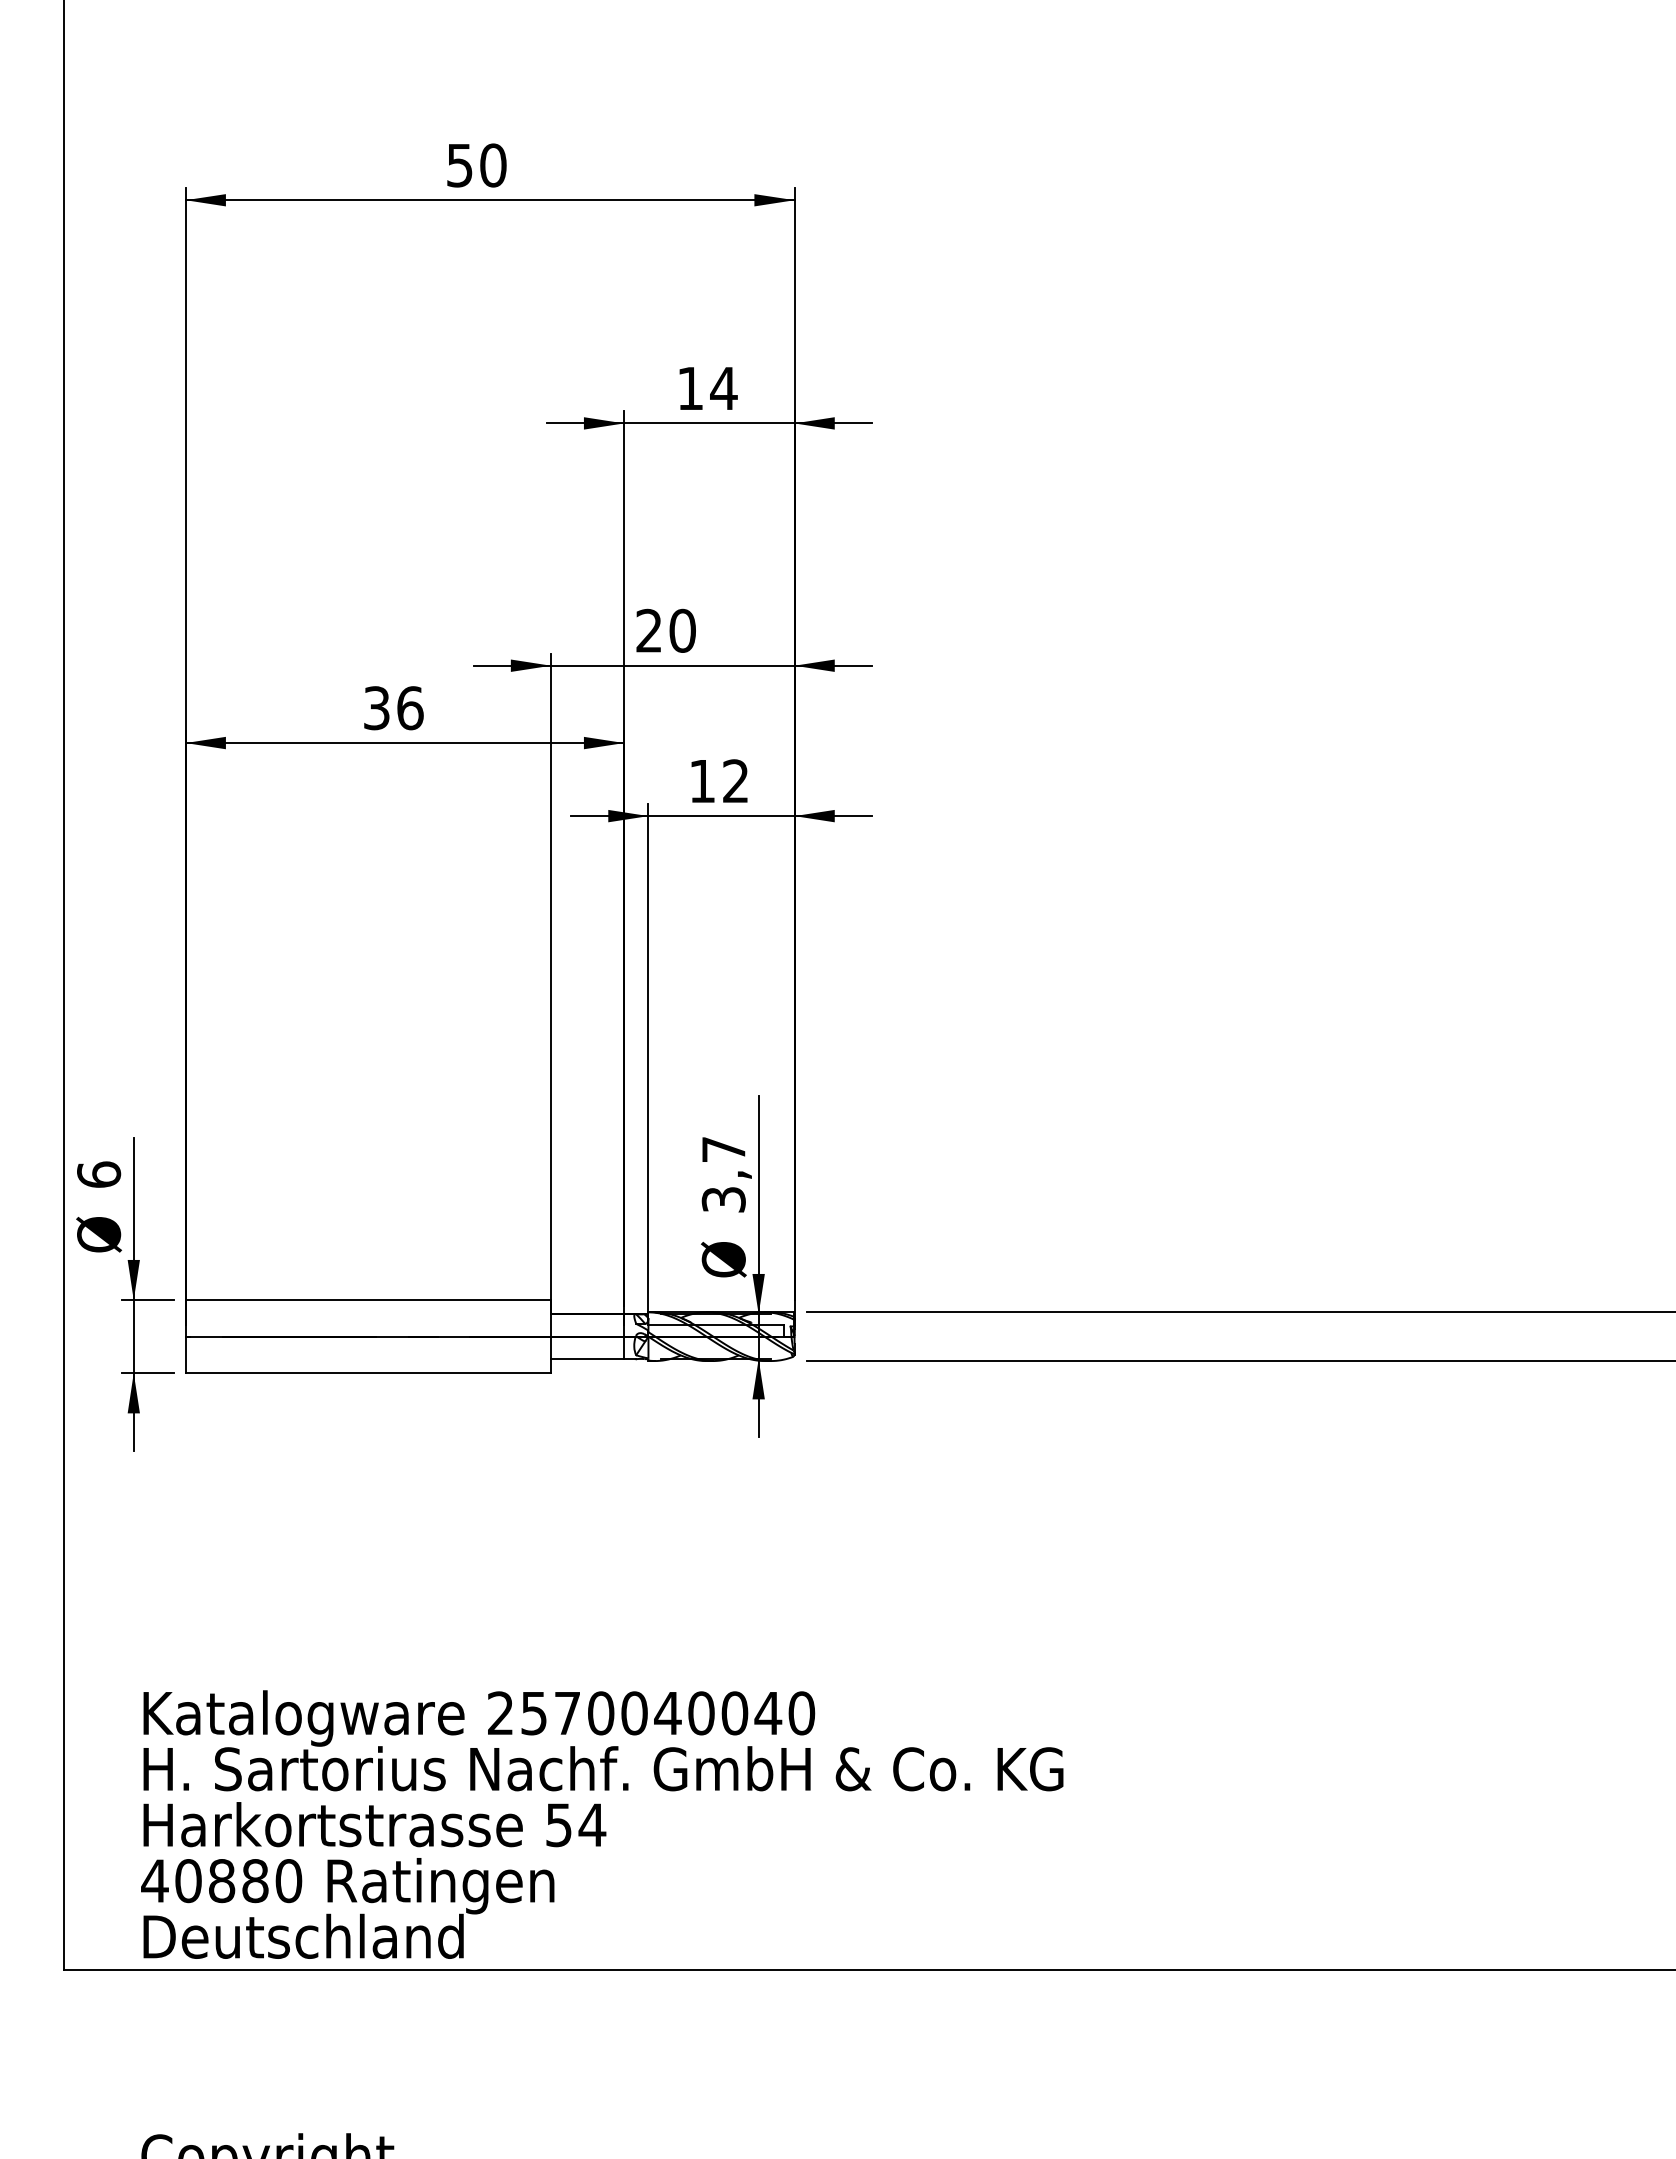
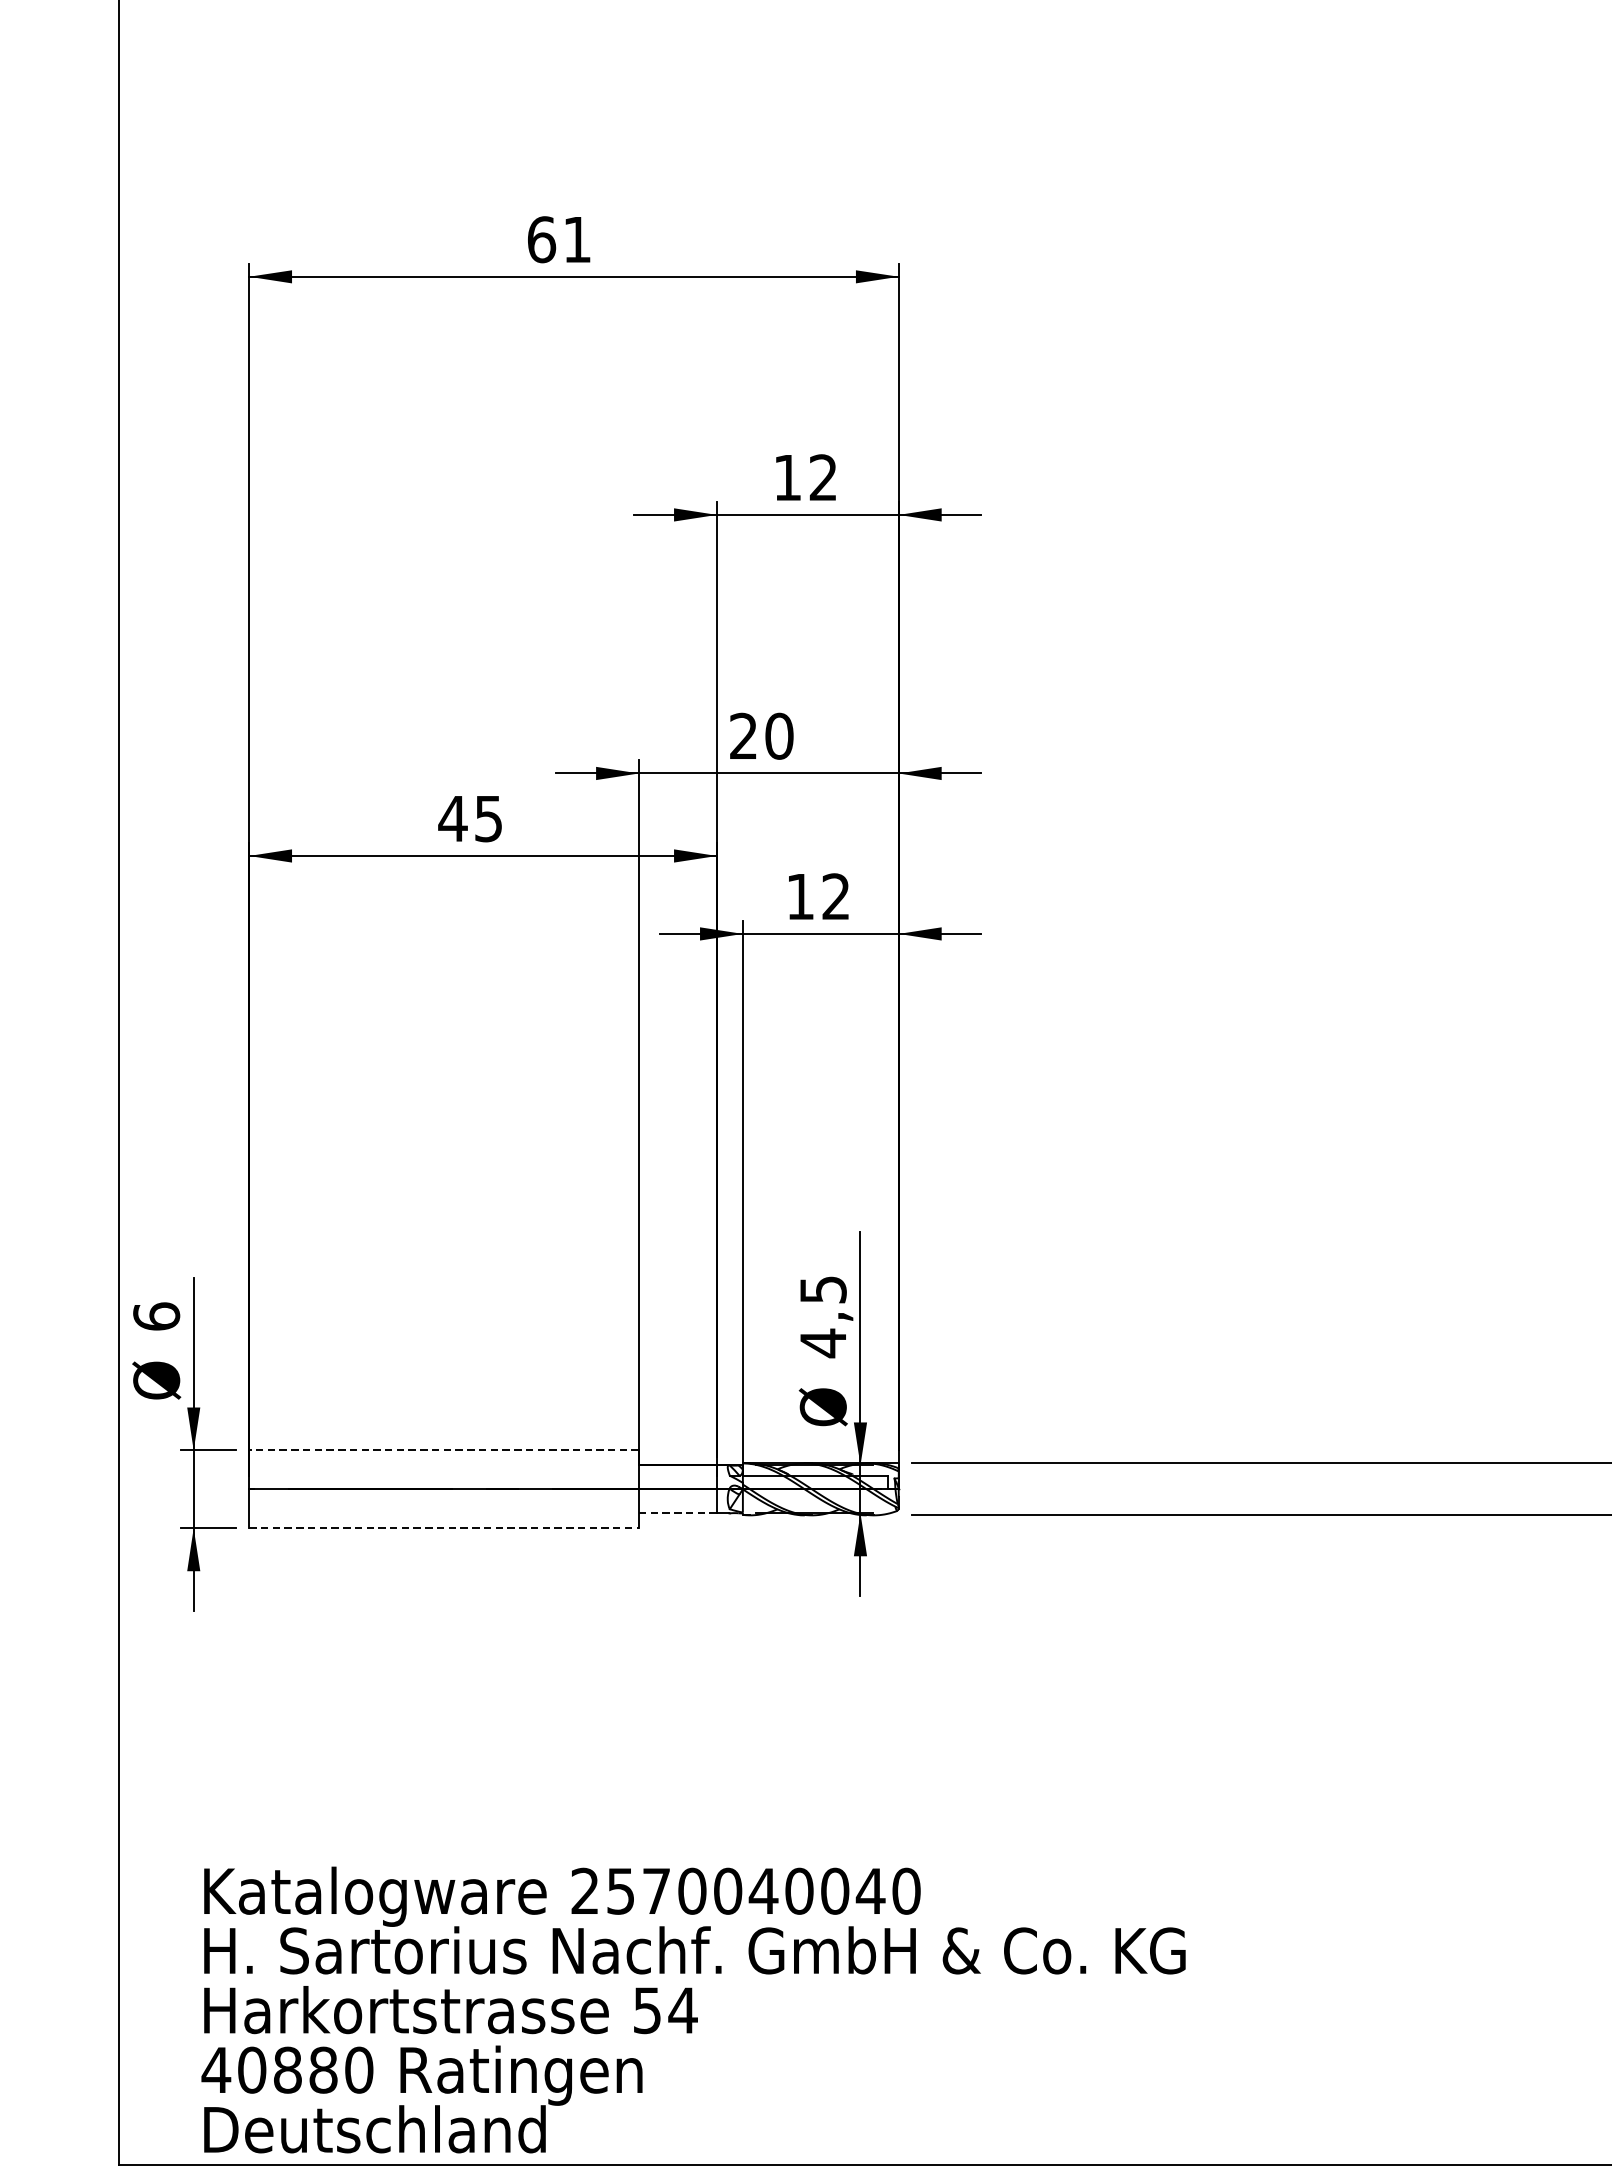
text: (476, 165) -> (559, 239), 50 -> 61
text: (723, 387) -> (822, 476), 14 -> 12
text: (392, 708) -> (469, 819), 36 -> 45
text: (723, 1175) -> (822, 1317), 3,7 -> 4,5
line: (368, 1300) -> (444, 1450), solid -> dashed
line: (587, 1359) -> (677, 1513), solid -> dashed
line: (368, 1373) -> (444, 1528), solid -> dashed

